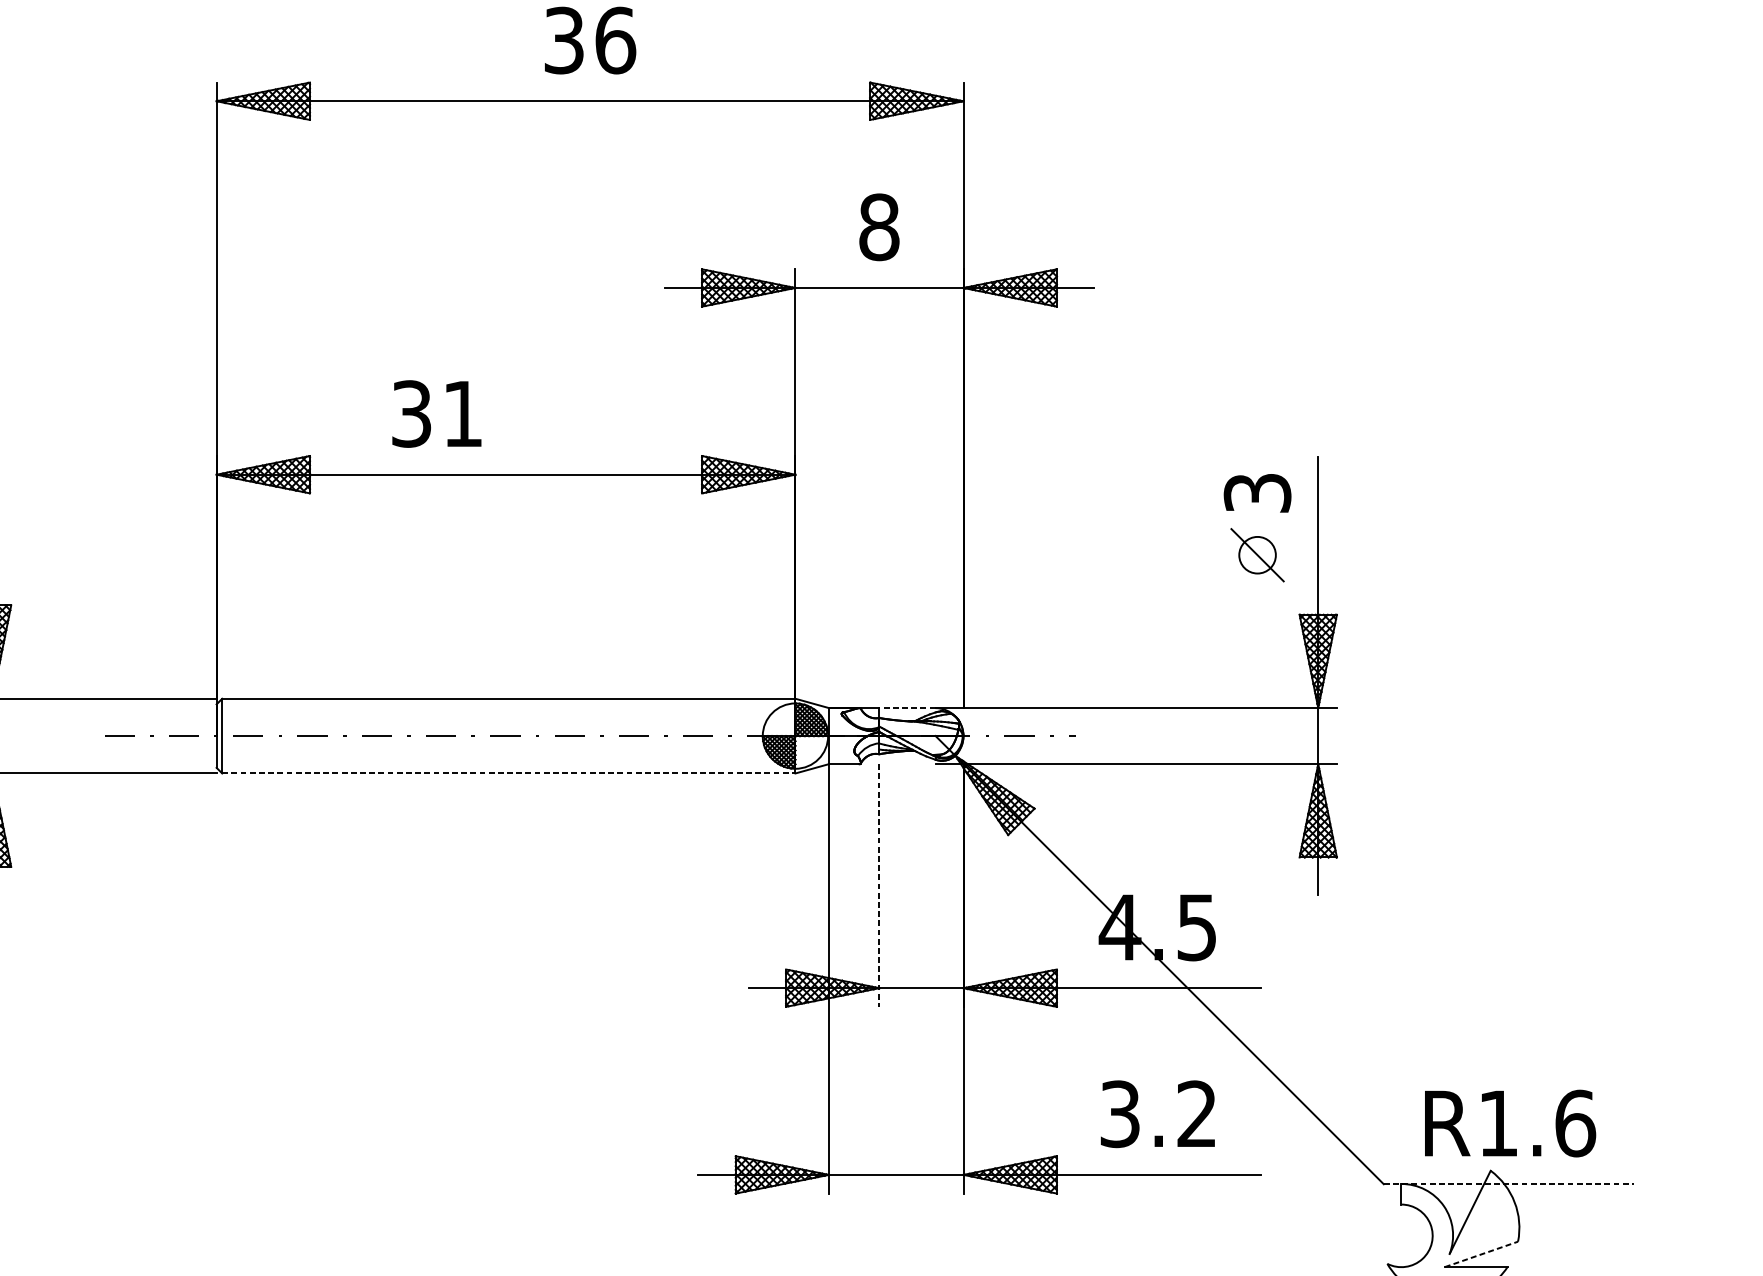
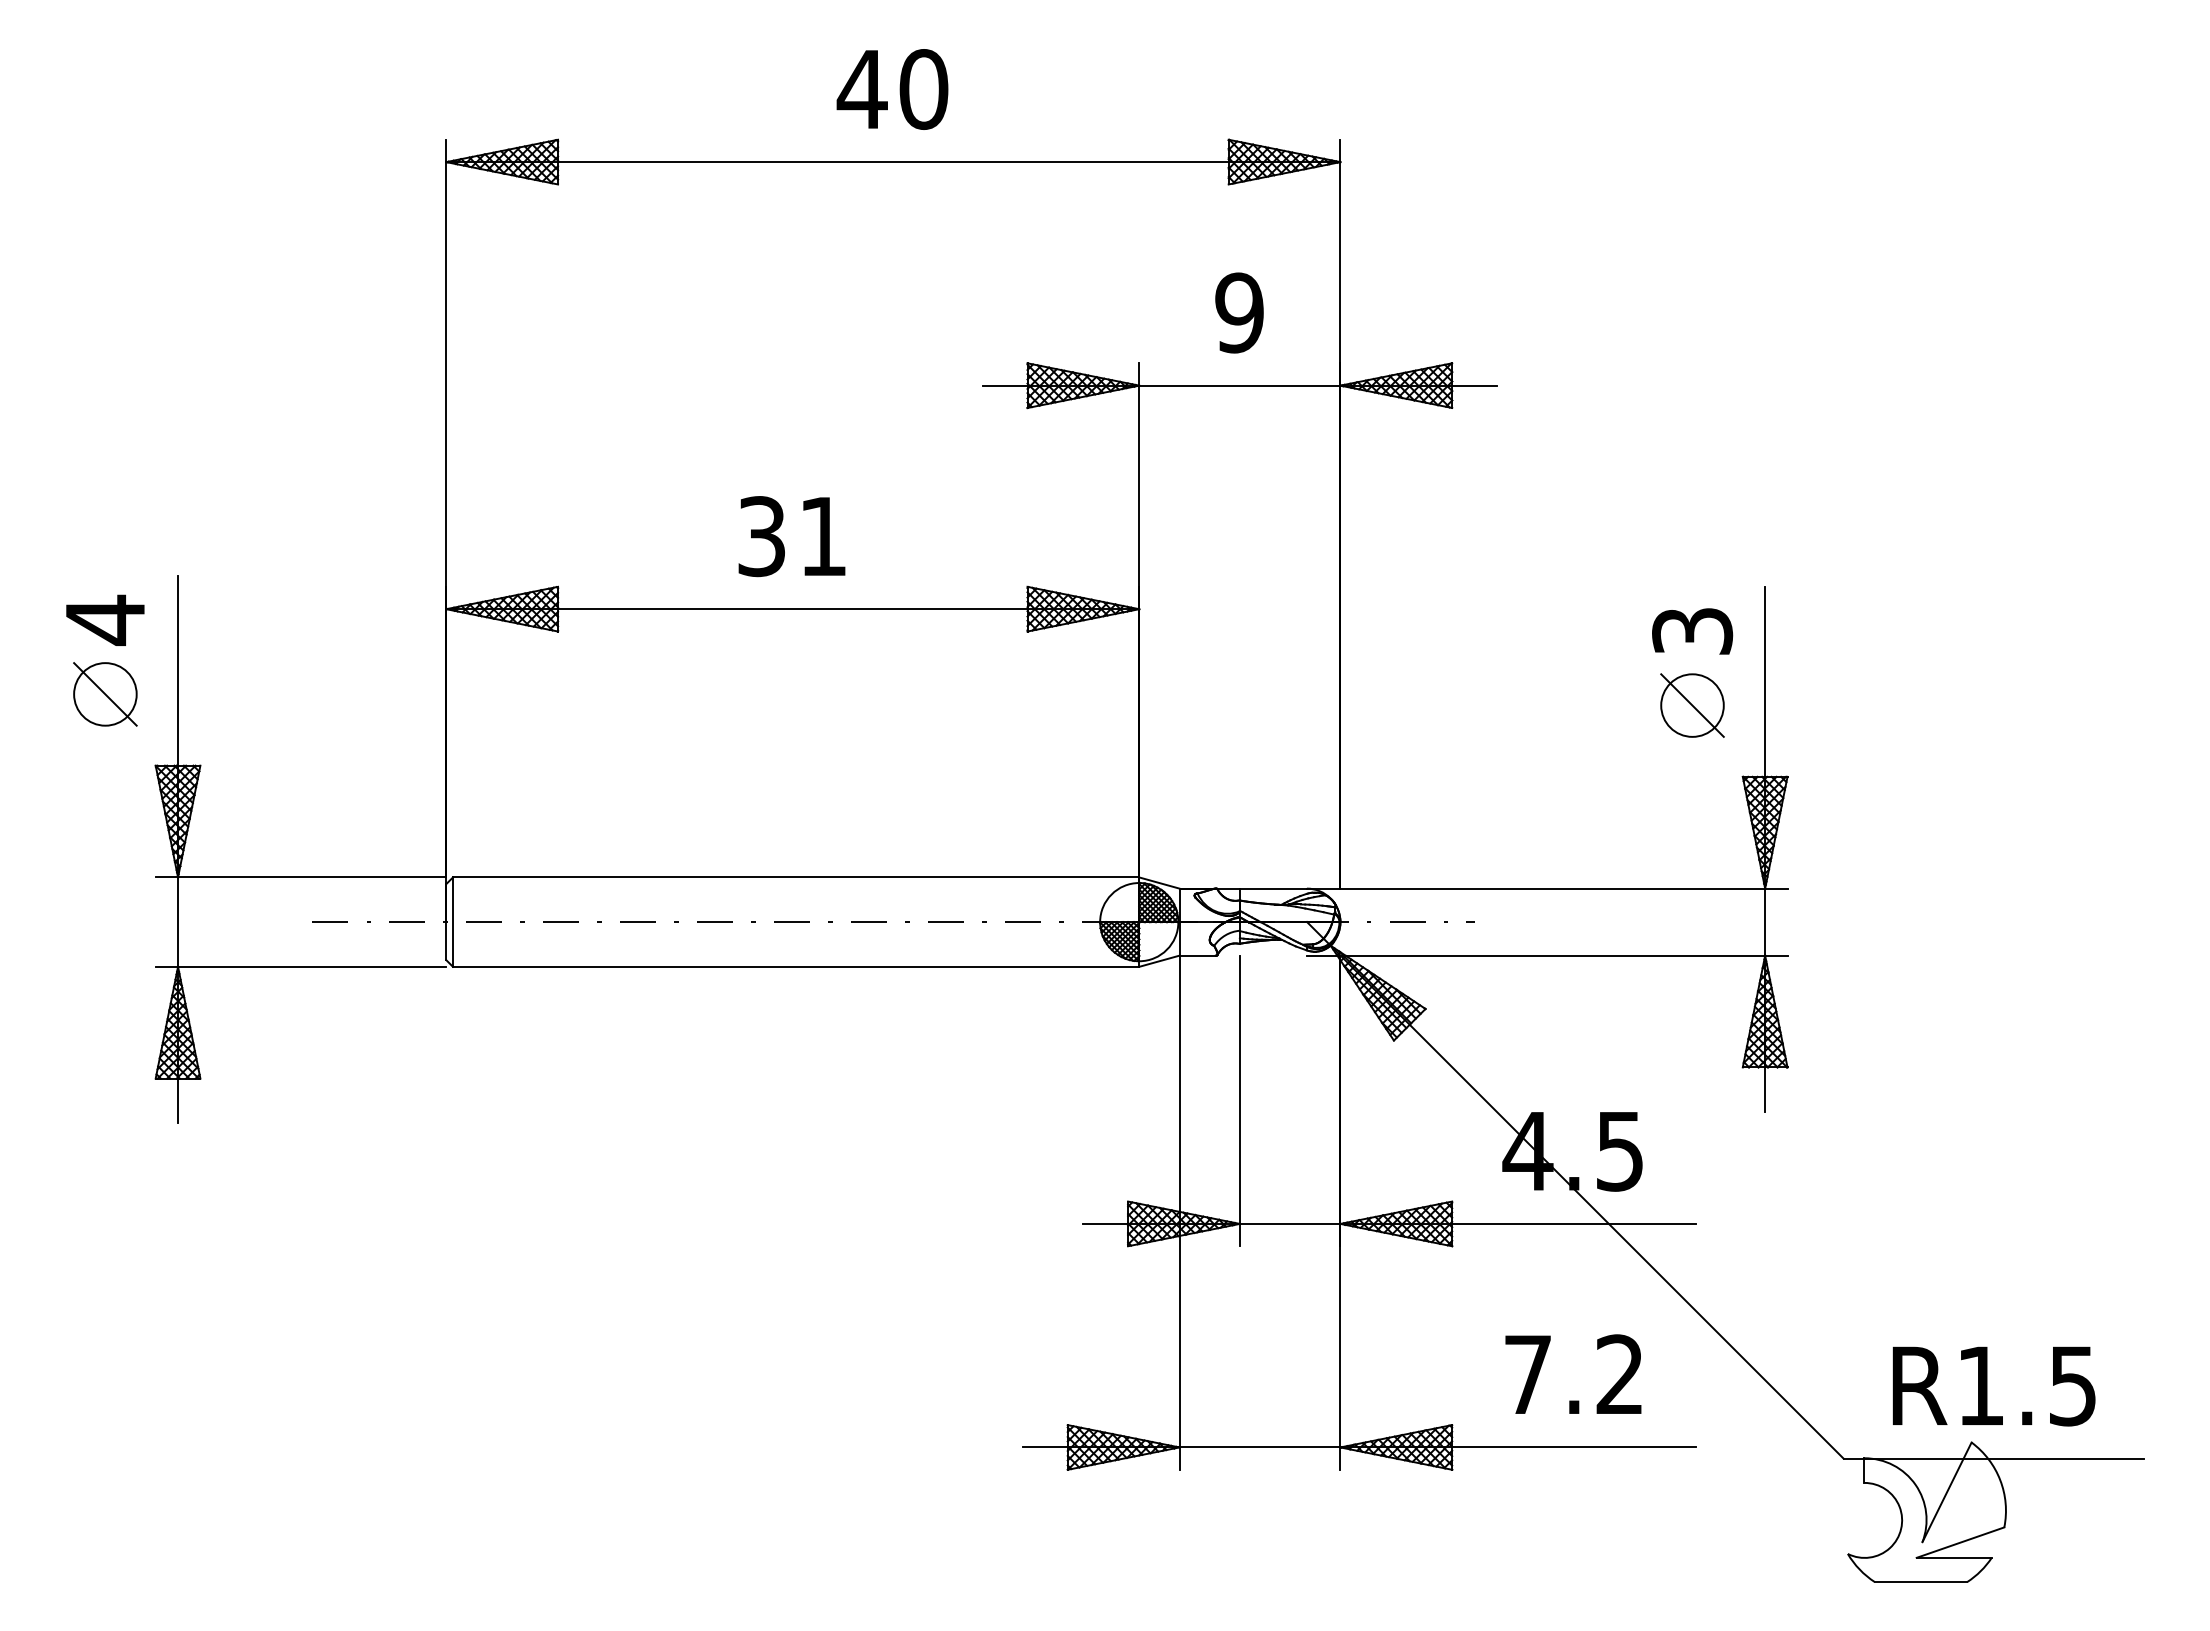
text: (589, 40) -> (892, 89), 36 -> 40
text: (879, 226) -> (1239, 312), 8 -> 9
text: (436, 413) -> (791, 536), moved
circle: (1257, 555) -> (1692, 705), size x1.43
line: (907, 708) -> (1273, 888), dashed -> solid
line: (509, 773) -> (796, 966), dashed -> solid
line: (879, 885) -> (1239, 1101), dashed -> solid
text: (1120, 1113) -> (1528, 1374), 3.2 -> 7.2
text: (1575, 1123) -> (2073, 1385), R1.6 -> R1.5
line: (1509, 1184) -> (1994, 1458), dashed -> solid
line: (1482, 1254) -> (1961, 1542), dashed -> solid

